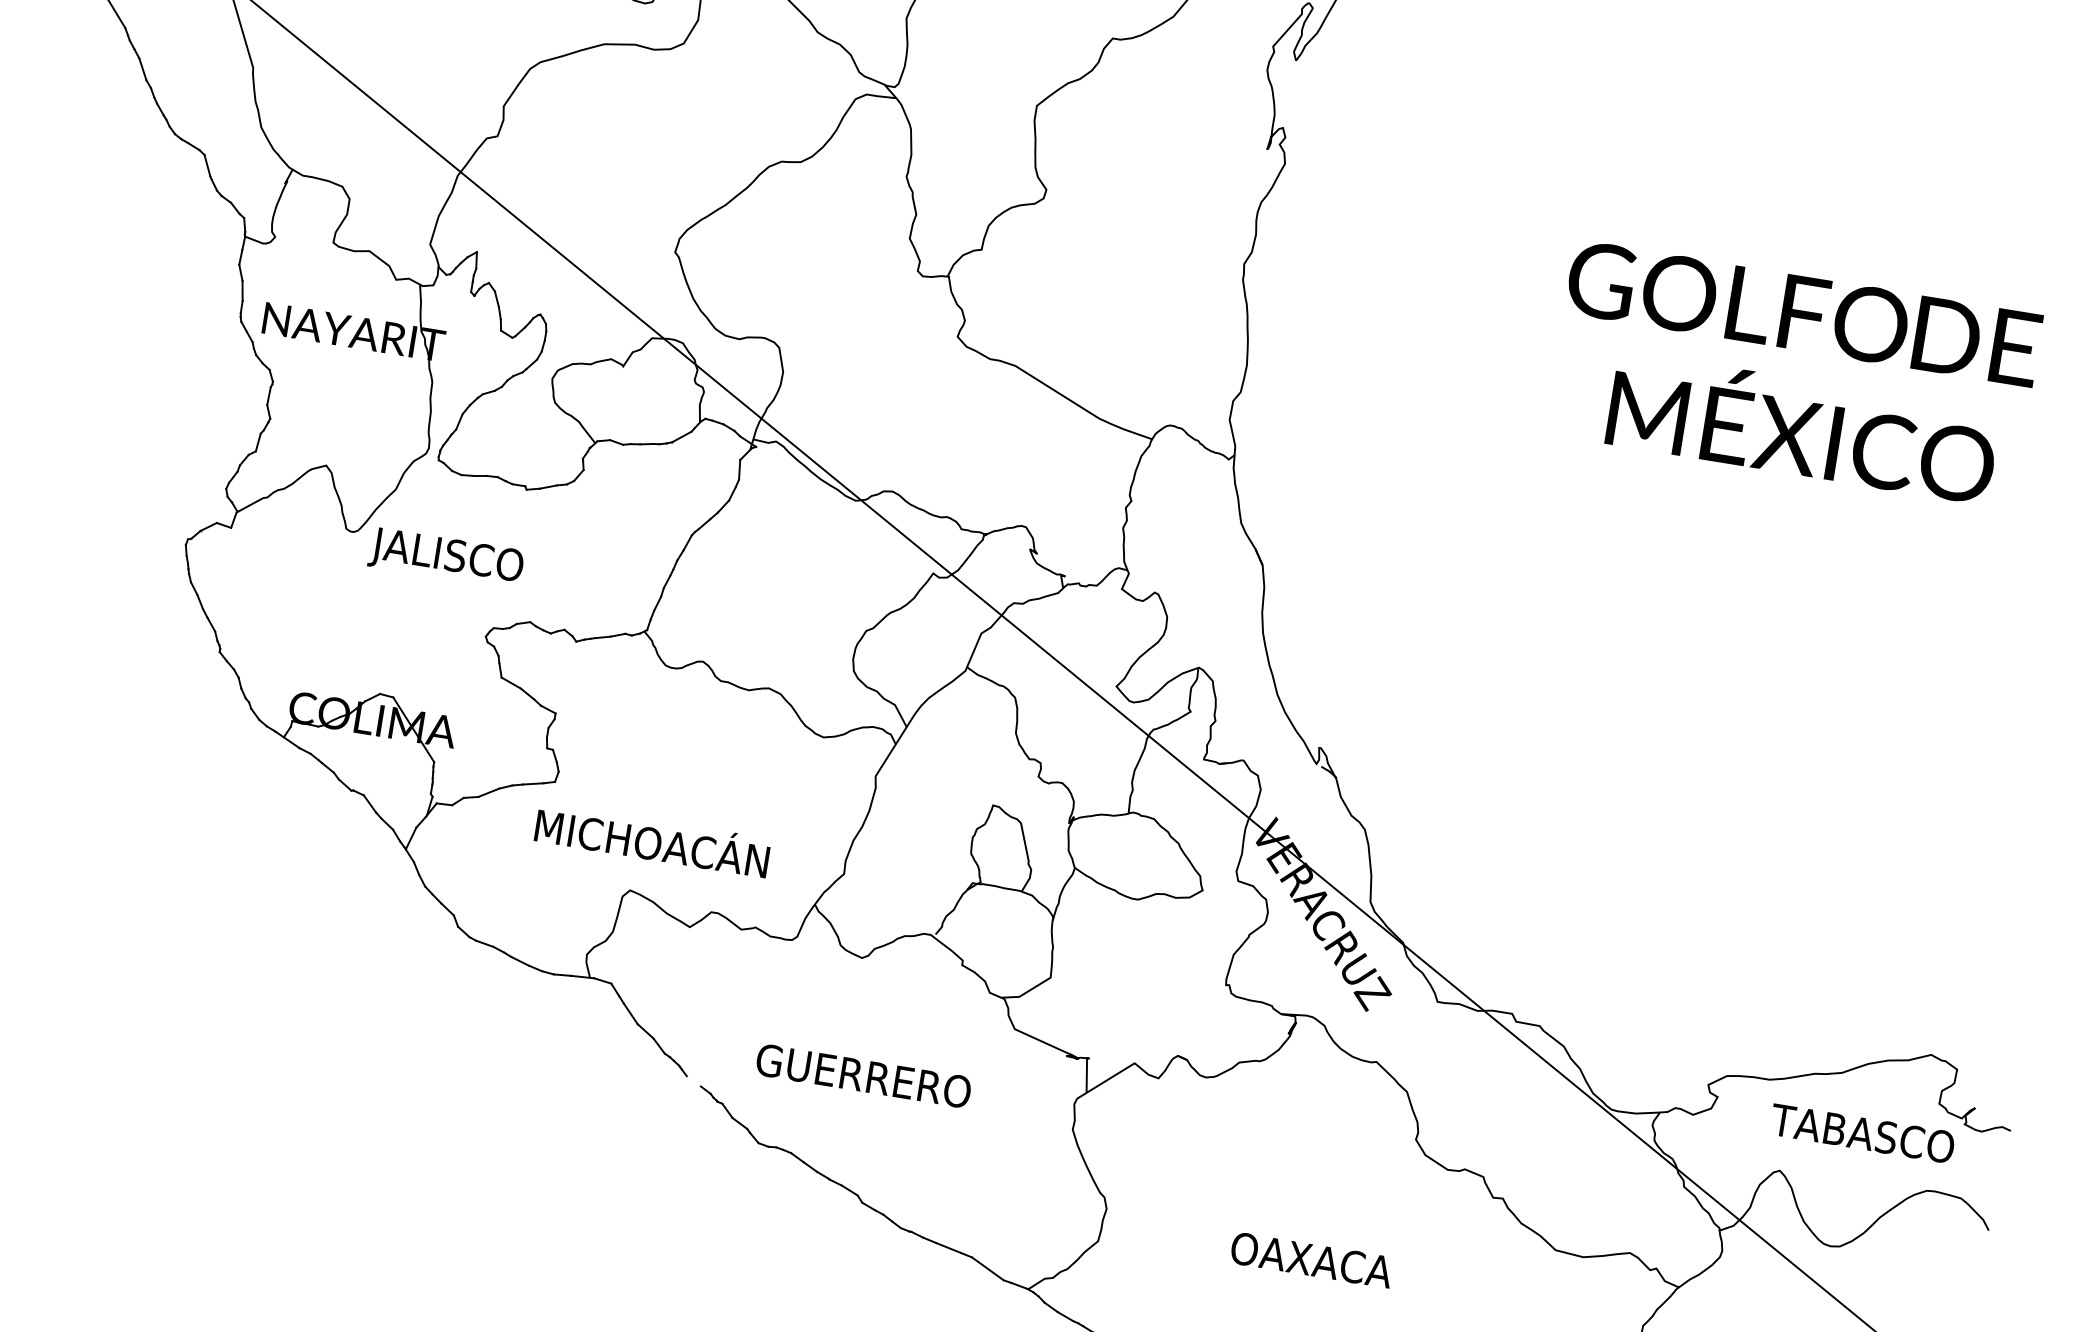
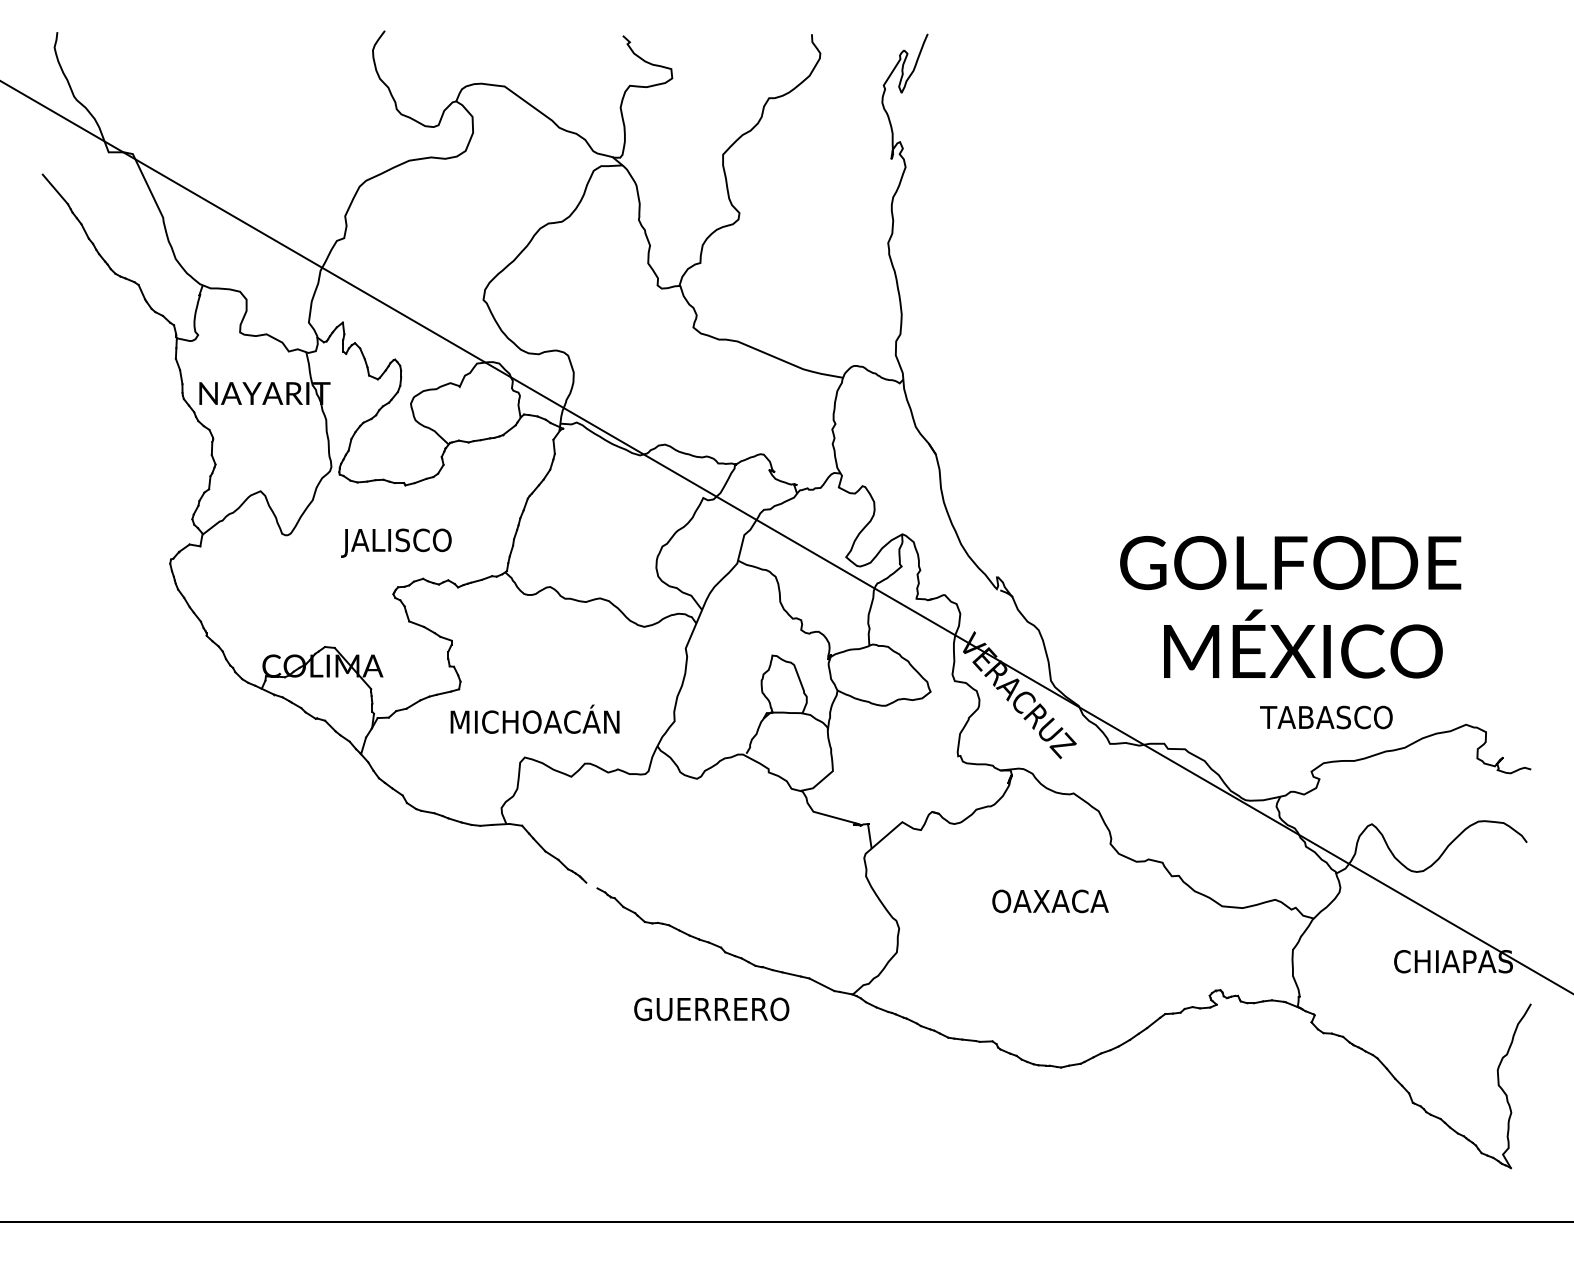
text: (1793, 374) -> (1290, 607), moved
text: (446, 557) -> (396, 542), moved
text: (863, 1076) -> (711, 1009), moved
text: (1862, 1133) -> (1326, 717), moved
text: (1311, 1260) -> (1050, 901), moved

